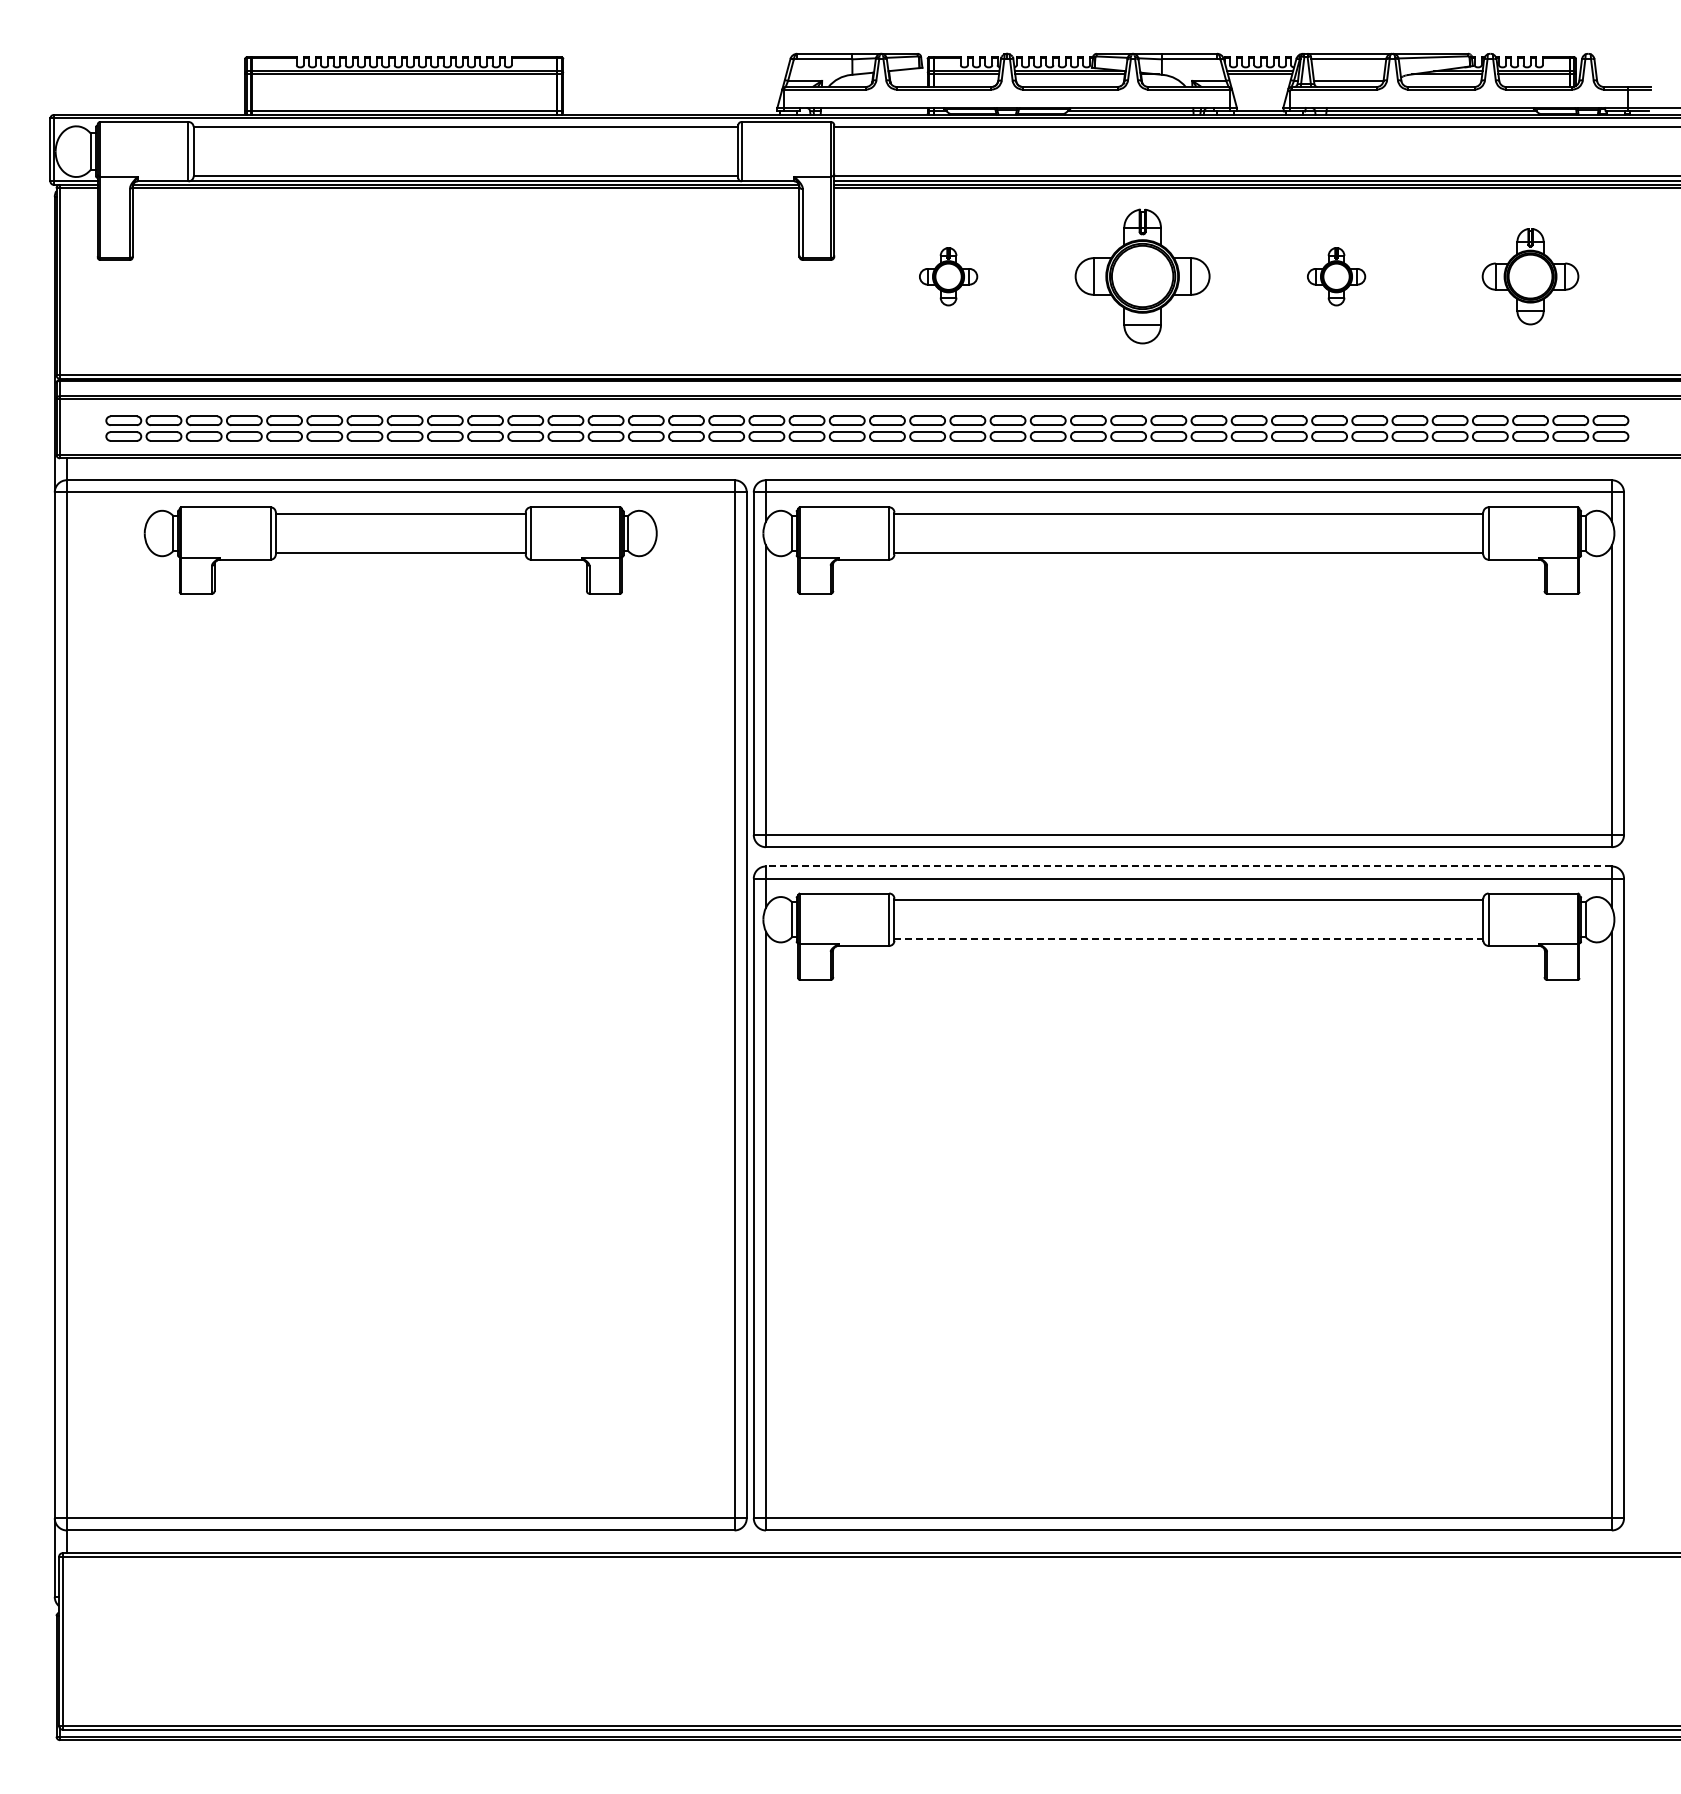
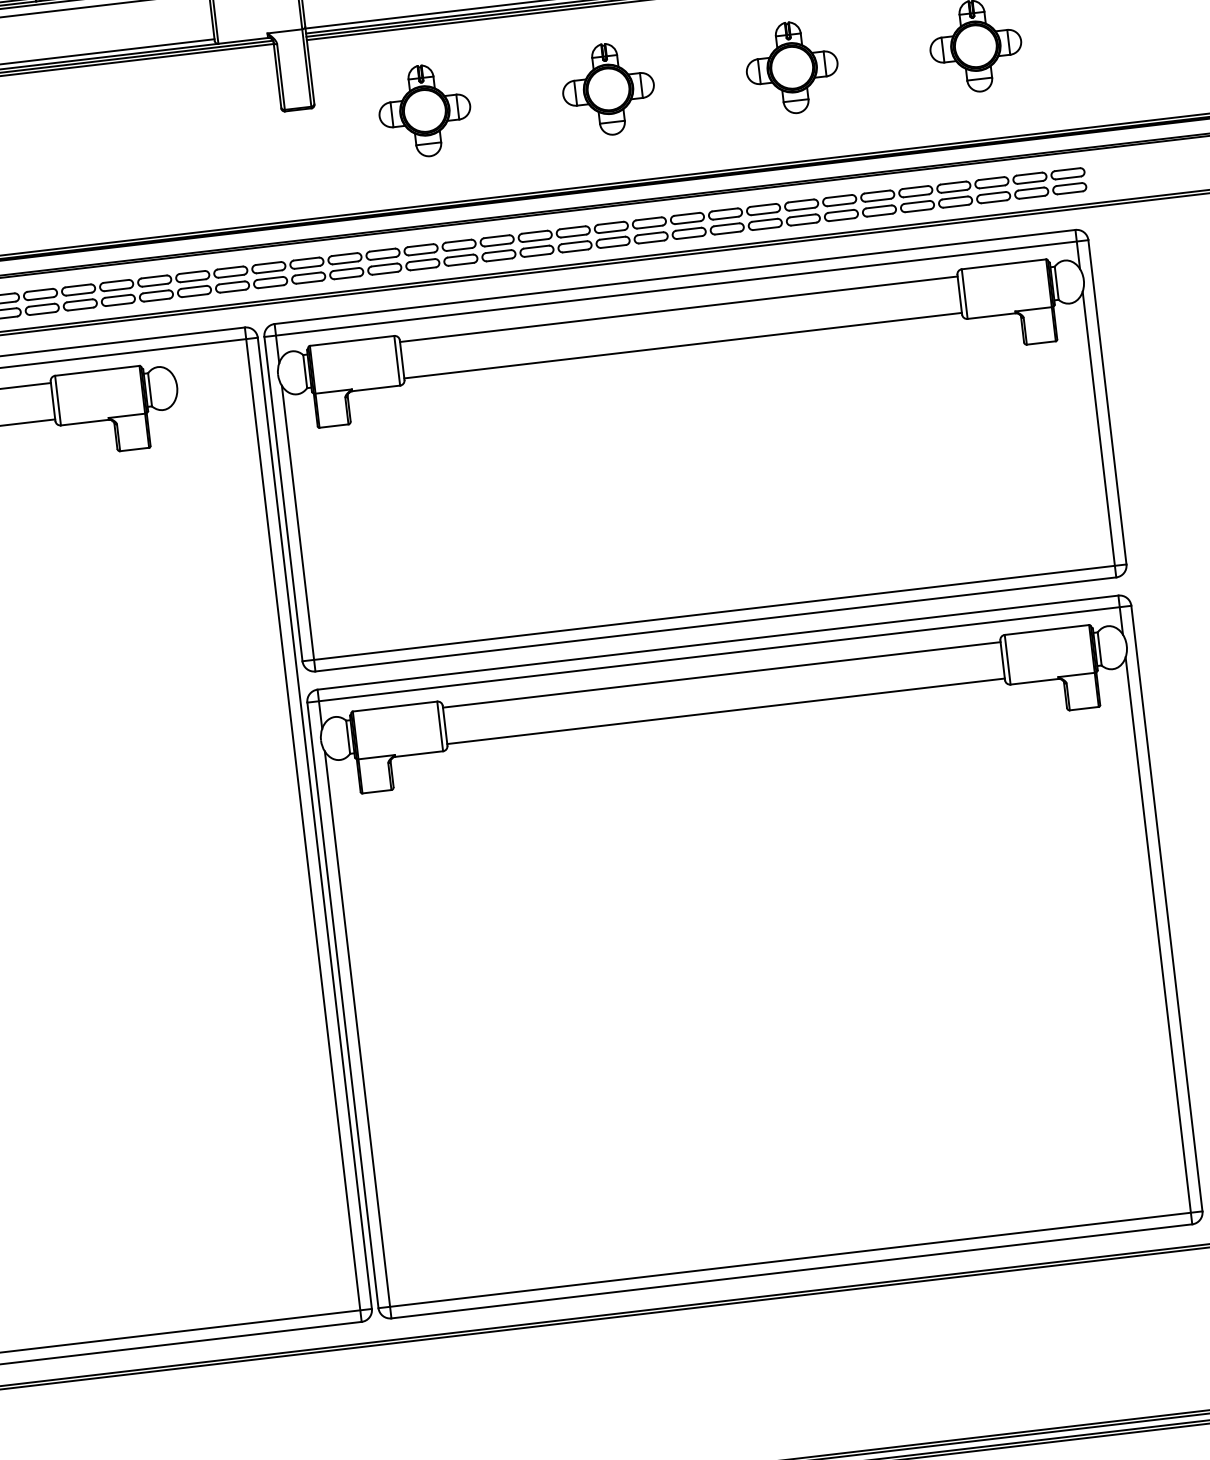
part: (948, 276) -> (424, 110), size x1.67
part: (1142, 276) -> (608, 89), size x0.71
part: (1336, 276) -> (792, 67), size x1.67
line: (1188, 866) -> (717, 642), dashed -> solid
line: (1189, 938) -> (726, 710), dashed -> solid

